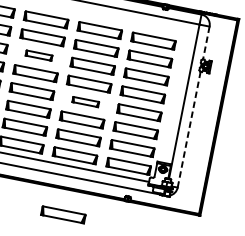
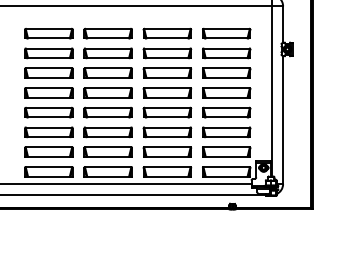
line: (206, 43) -> (283, 25), dashed -> solid
part: (38, 55) -> (107, 72), size x1.67
part: (85, 102) -> (167, 112), size x1.67
line: (189, 130) -> (283, 120), dashed -> solid
part: (63, 214) -> (167, 236), removed

